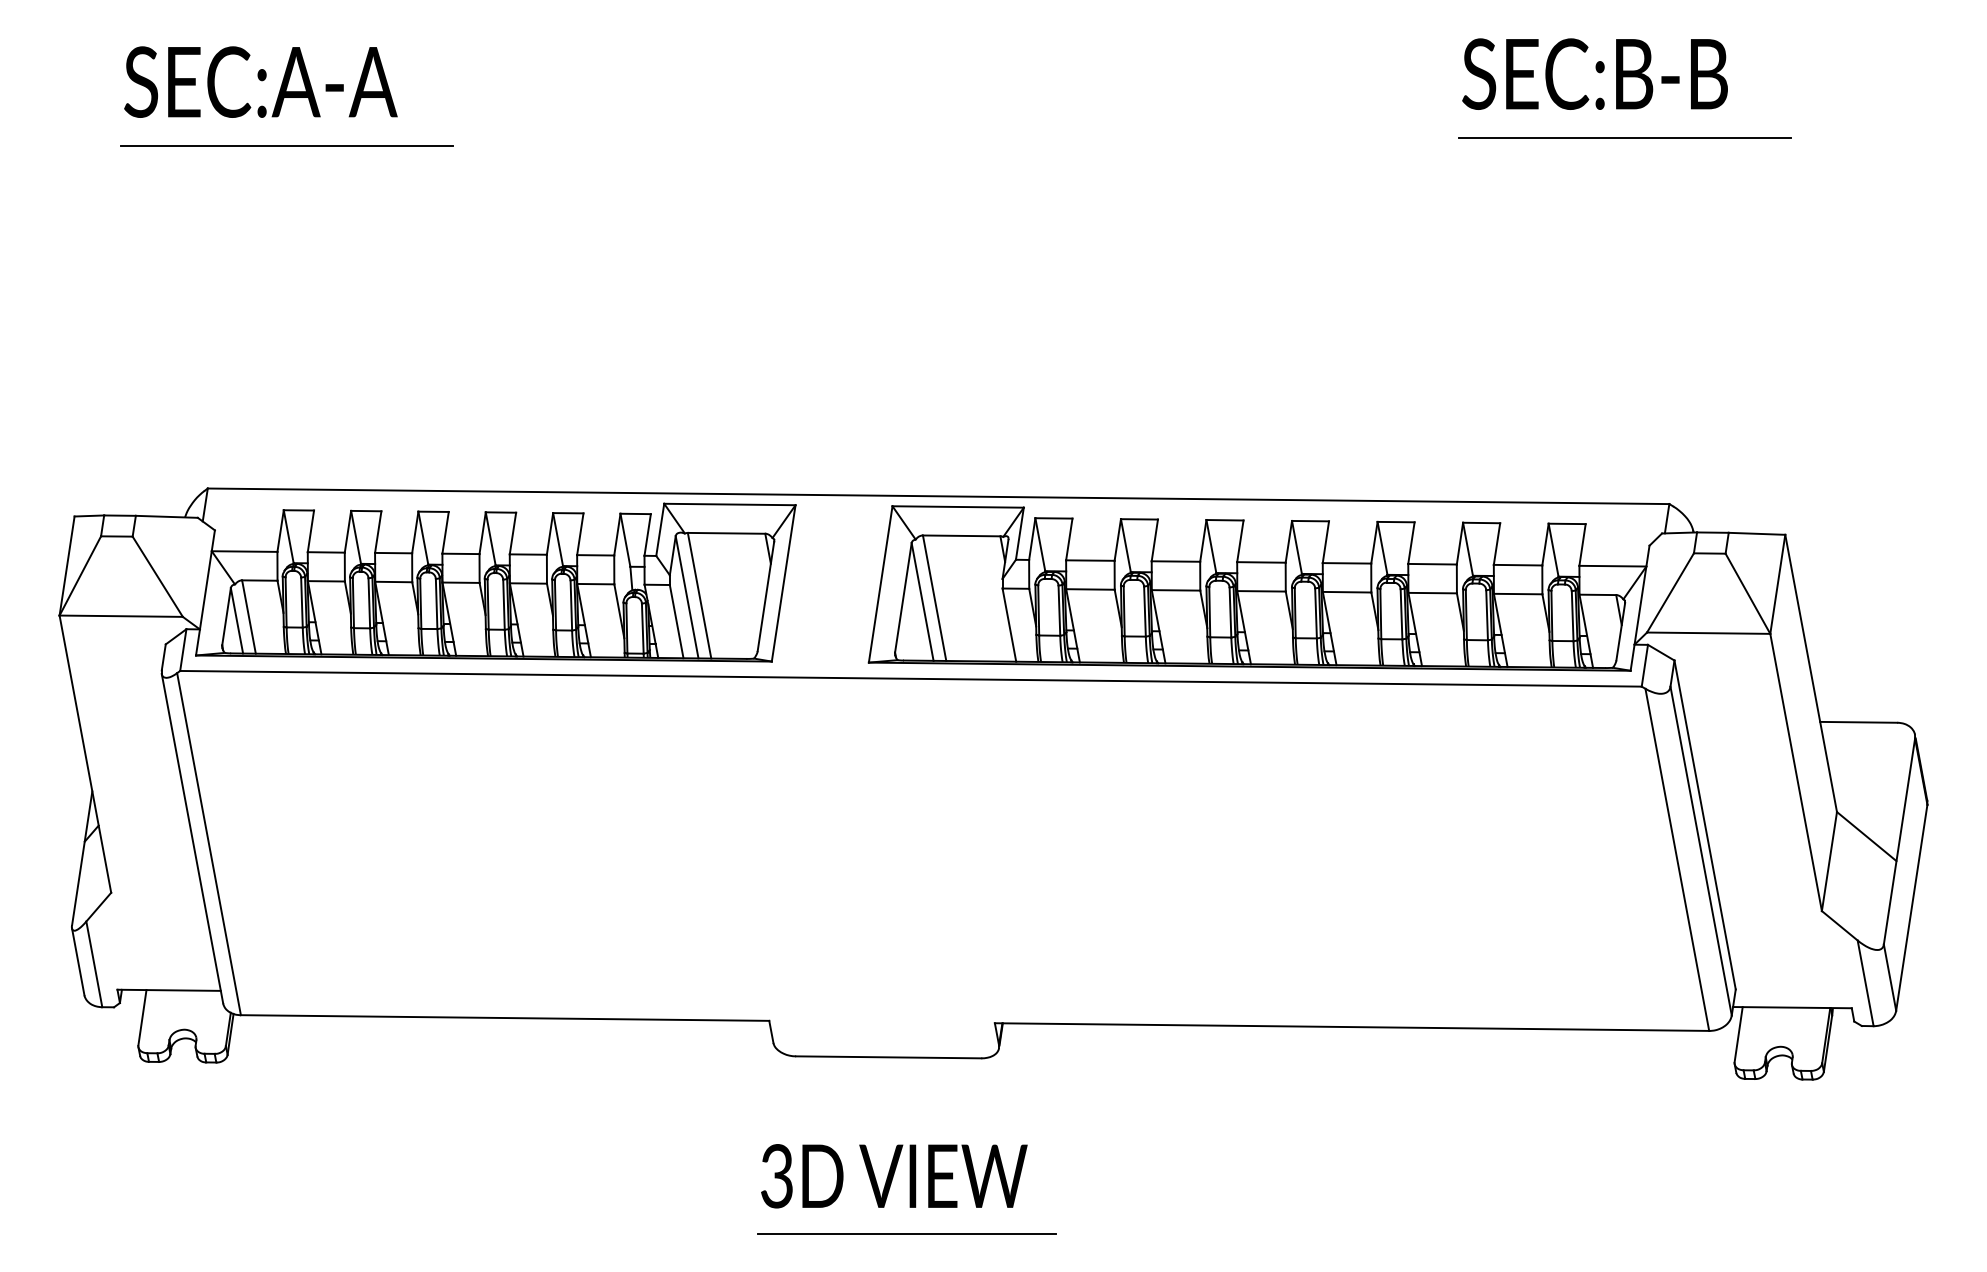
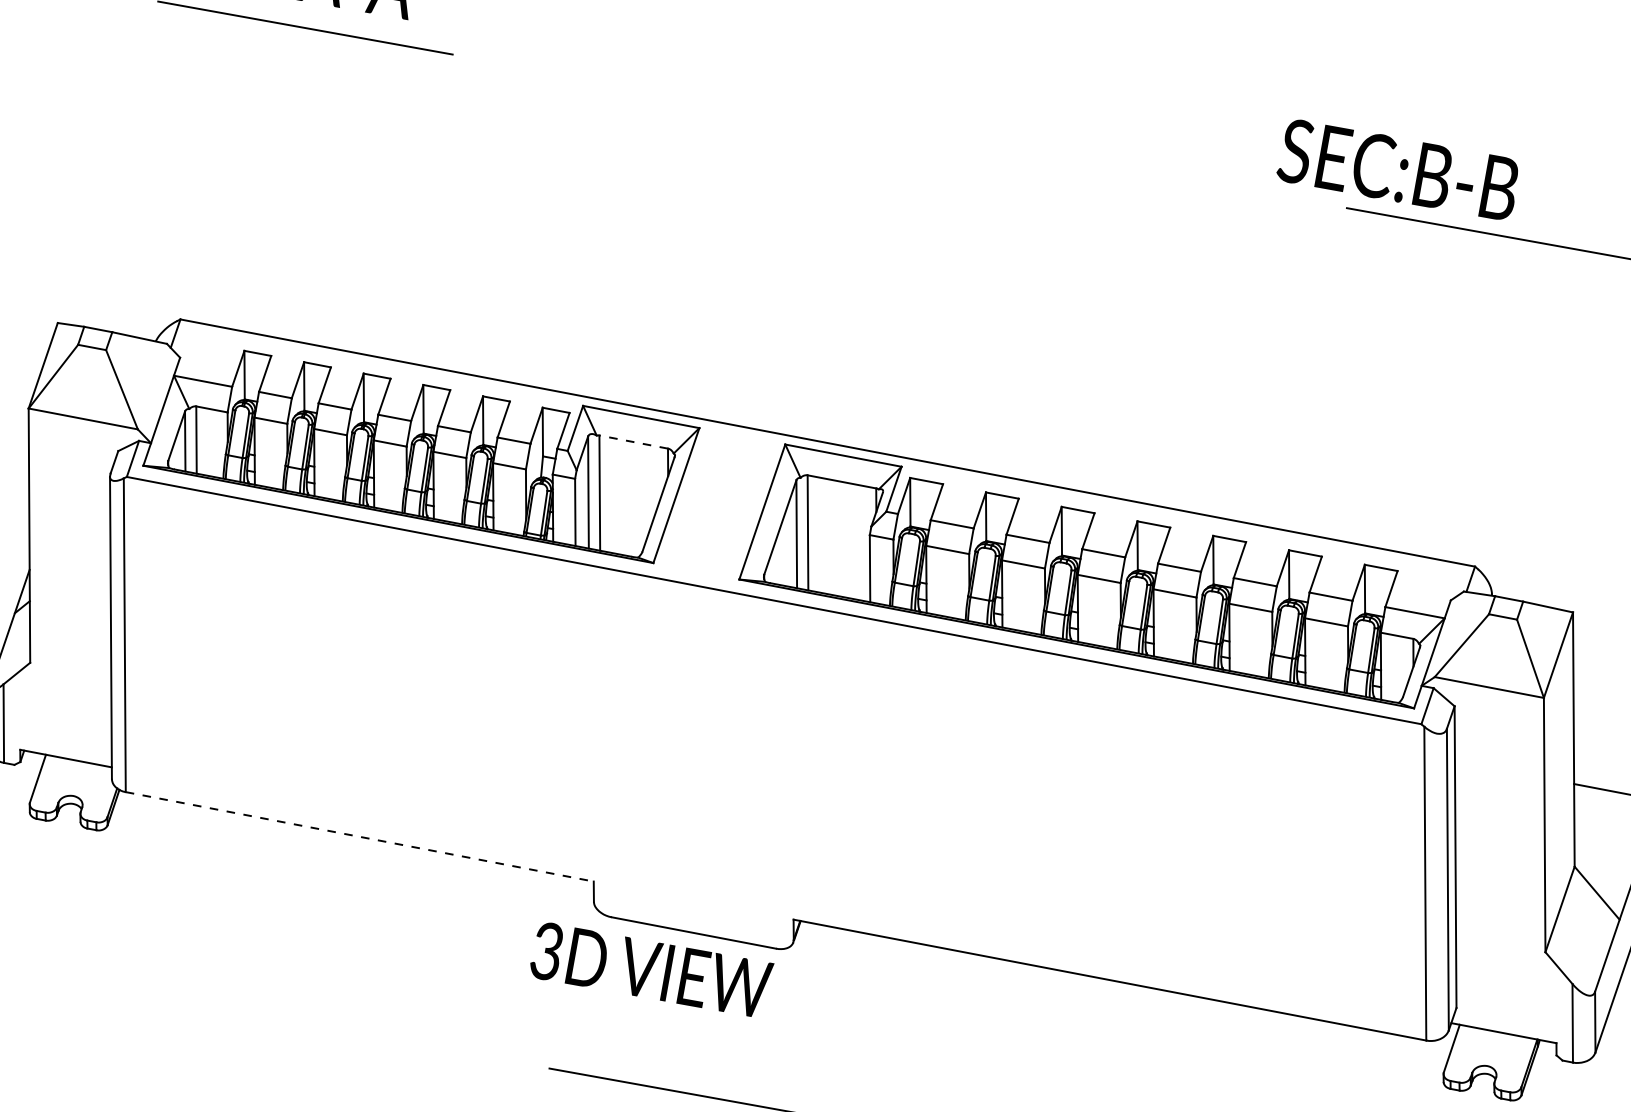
text: (1594, 73) -> (1398, 169), moved
line: (726, 533) -> (633, 442), solid -> dashed
line: (505, 1018) -> (360, 837), solid -> dashed
text: (894, 1176) -> (651, 970), moved

